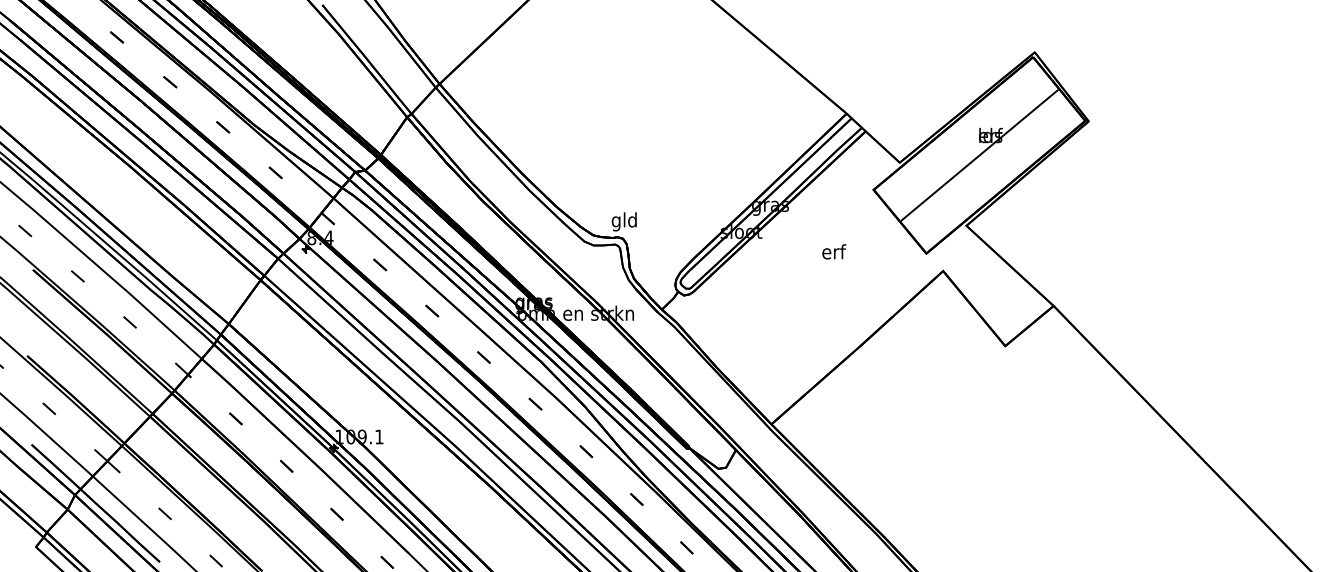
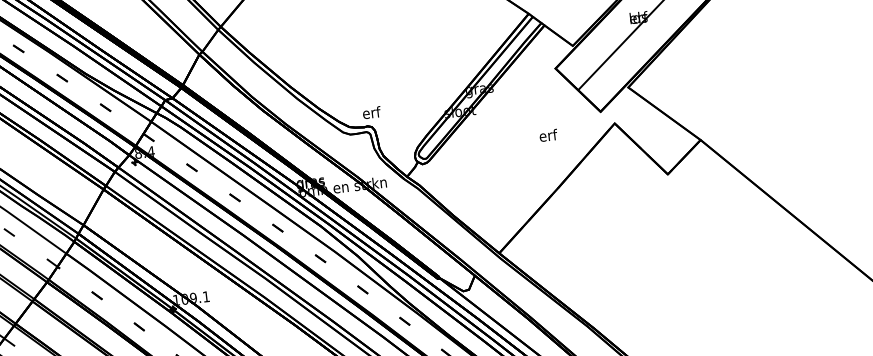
text: (624, 221) -> (371, 113), gld -> erf
text: (834, 251) -> (548, 135), moved

